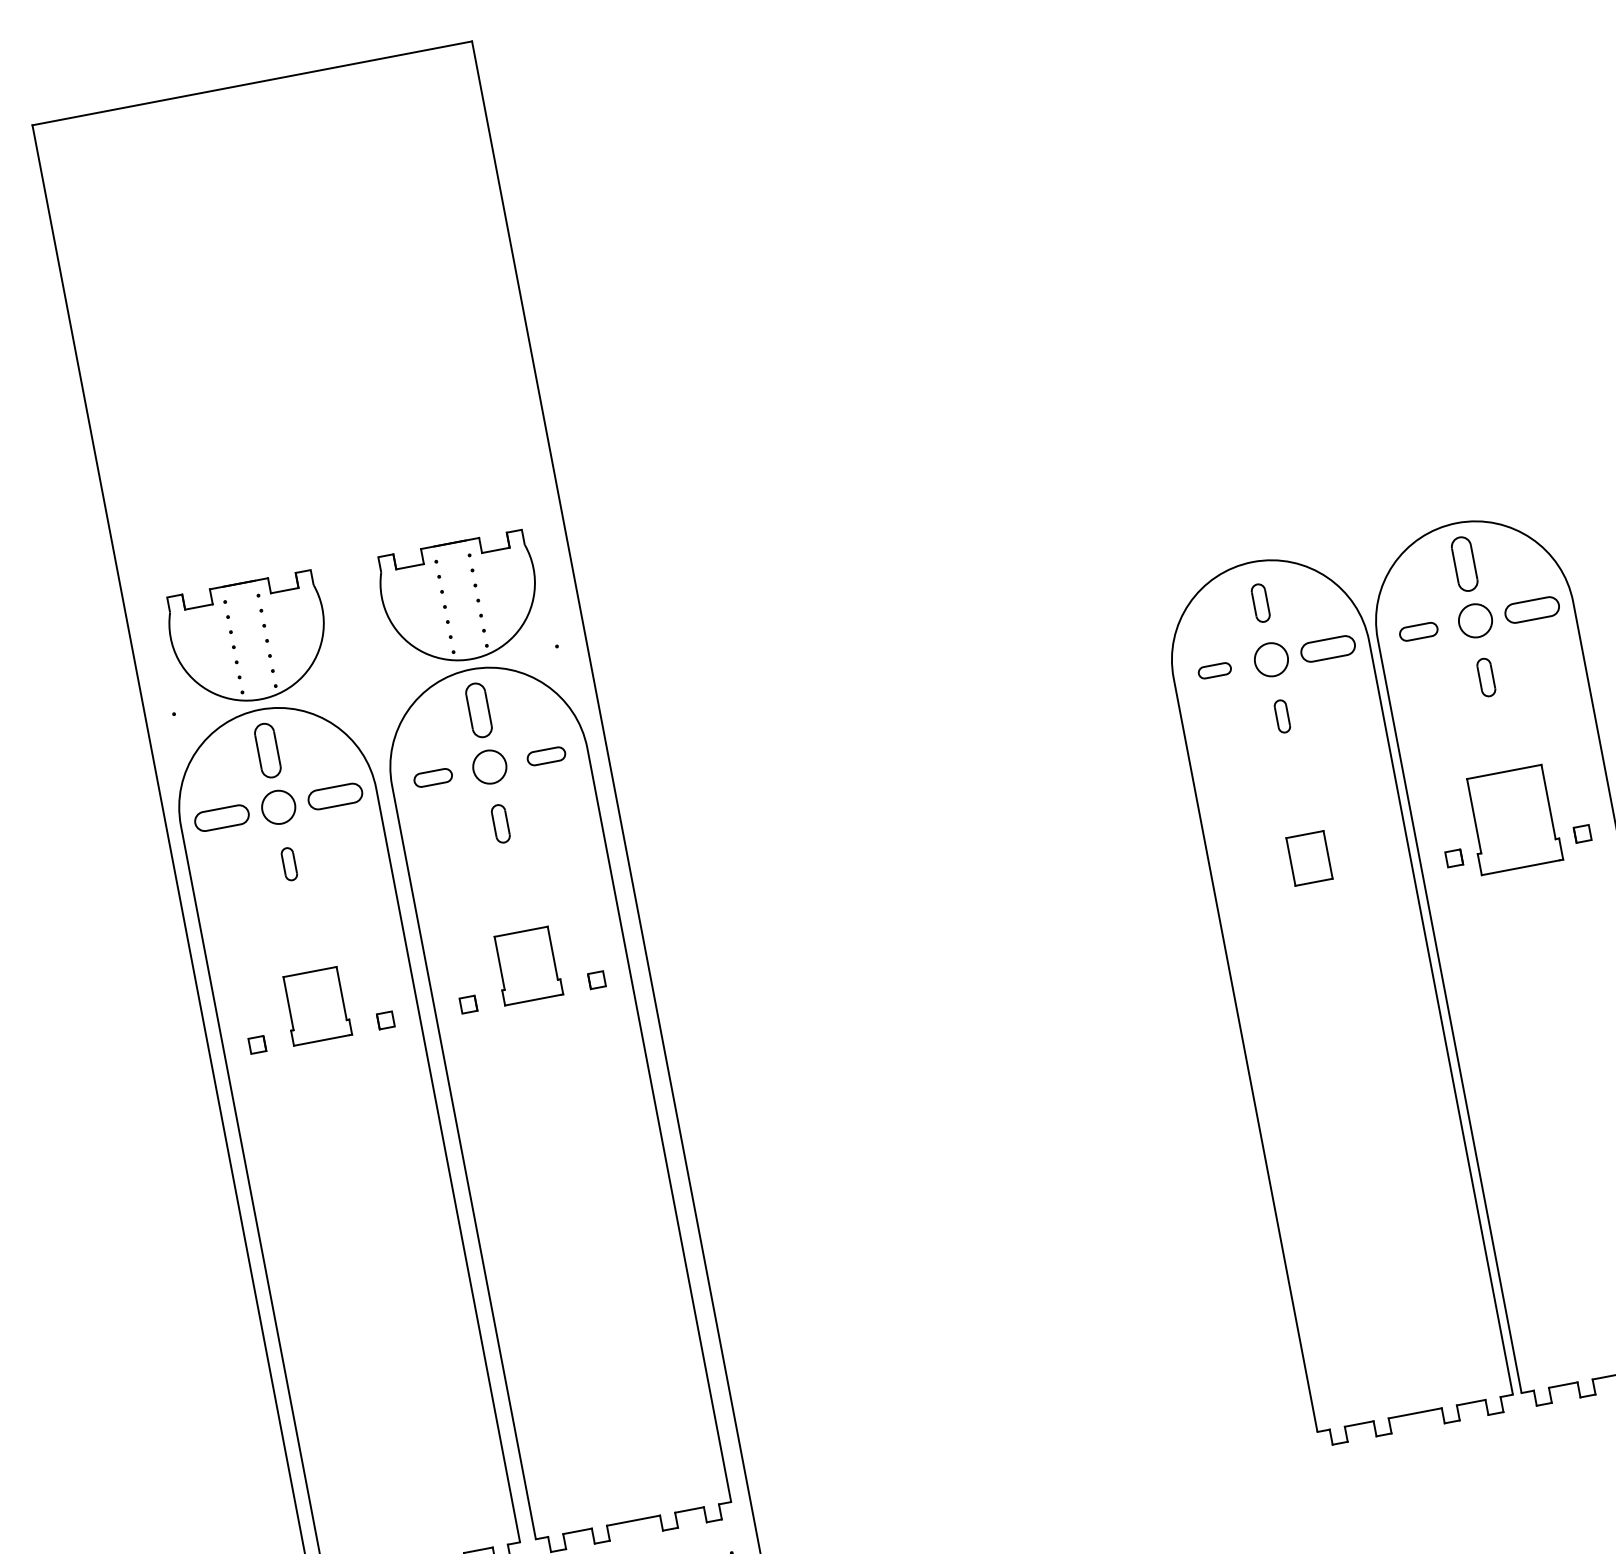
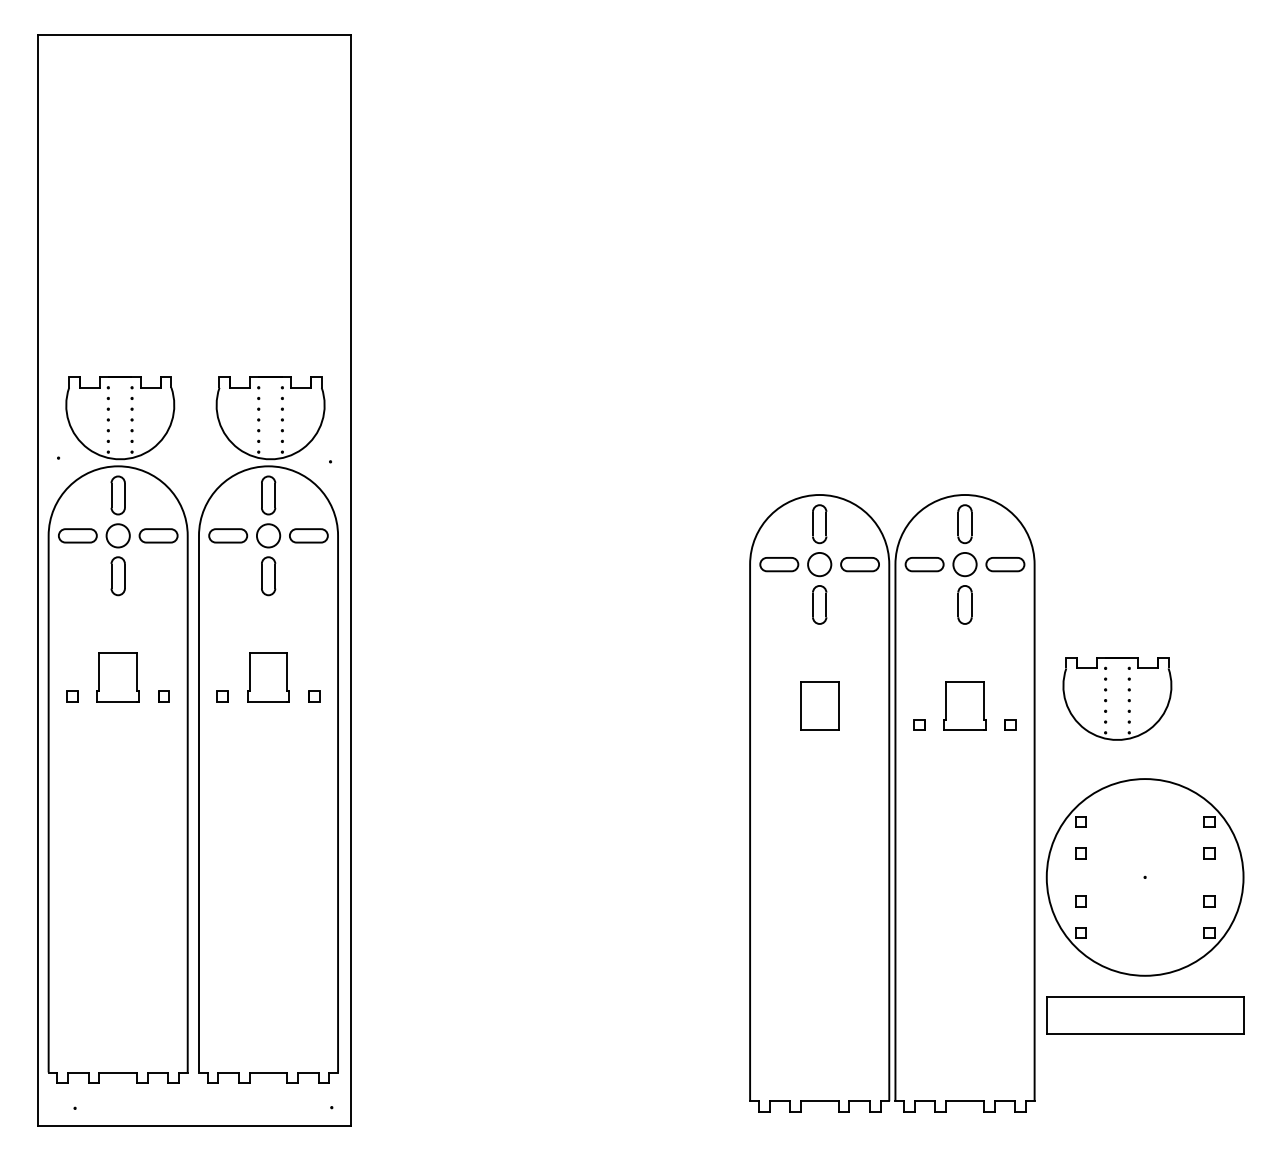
part: (1260, 603) -> (819, 524), size x1.43
part: (1418, 631) -> (924, 564), size x1.43
part: (1214, 670) -> (779, 564), size x1.67
part: (1485, 677) -> (964, 604), size x1.43
part: (1281, 715) -> (819, 604), size x1.67
part: (545, 755) -> (308, 535), size x1.43
part: (433, 777) -> (228, 535), size x1.43
part: (1512, 818) -> (964, 705), size x0.71
part: (500, 824) -> (268, 576), size x1.43
part: (1308, 857) -> (819, 705), size x1.43
part: (288, 864) -> (117, 576), size x1.67

